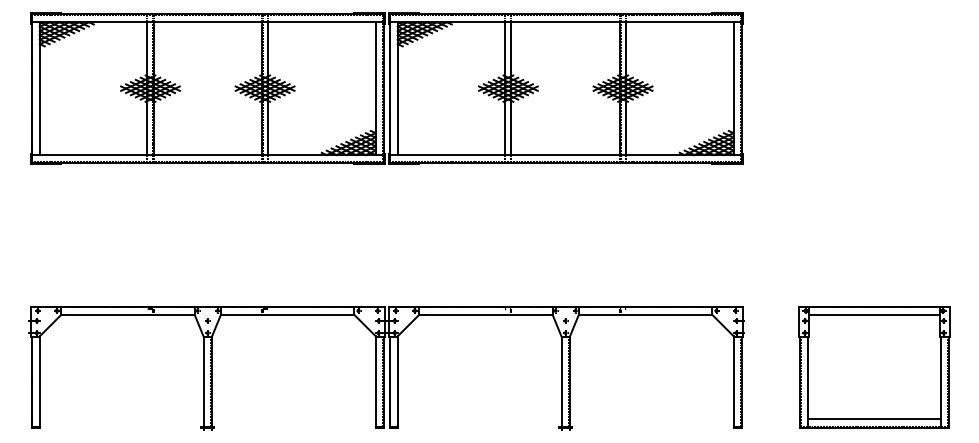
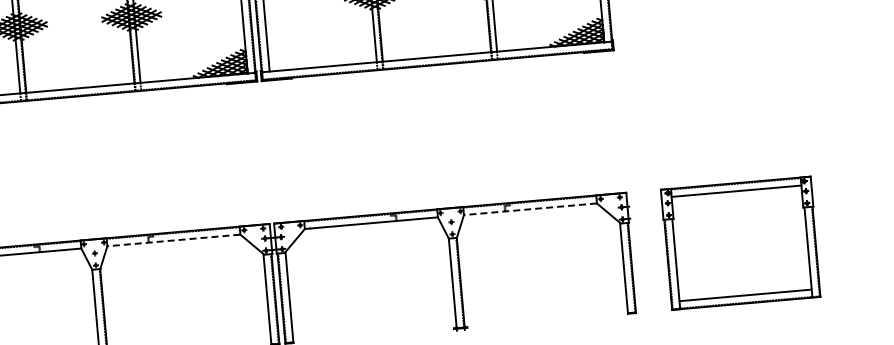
line: (287, 314) -> (173, 240), solid -> dashed
line: (645, 314) -> (530, 208), solid -> dashed
part: (874, 367) -> (741, 243), moved

